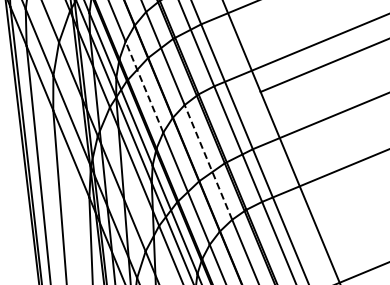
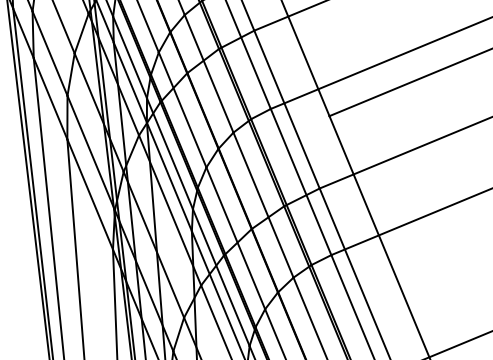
line: (144, 86) -> (182, 109), dashed -> solid
line: (208, 161) -> (263, 204), dashed -> solid

